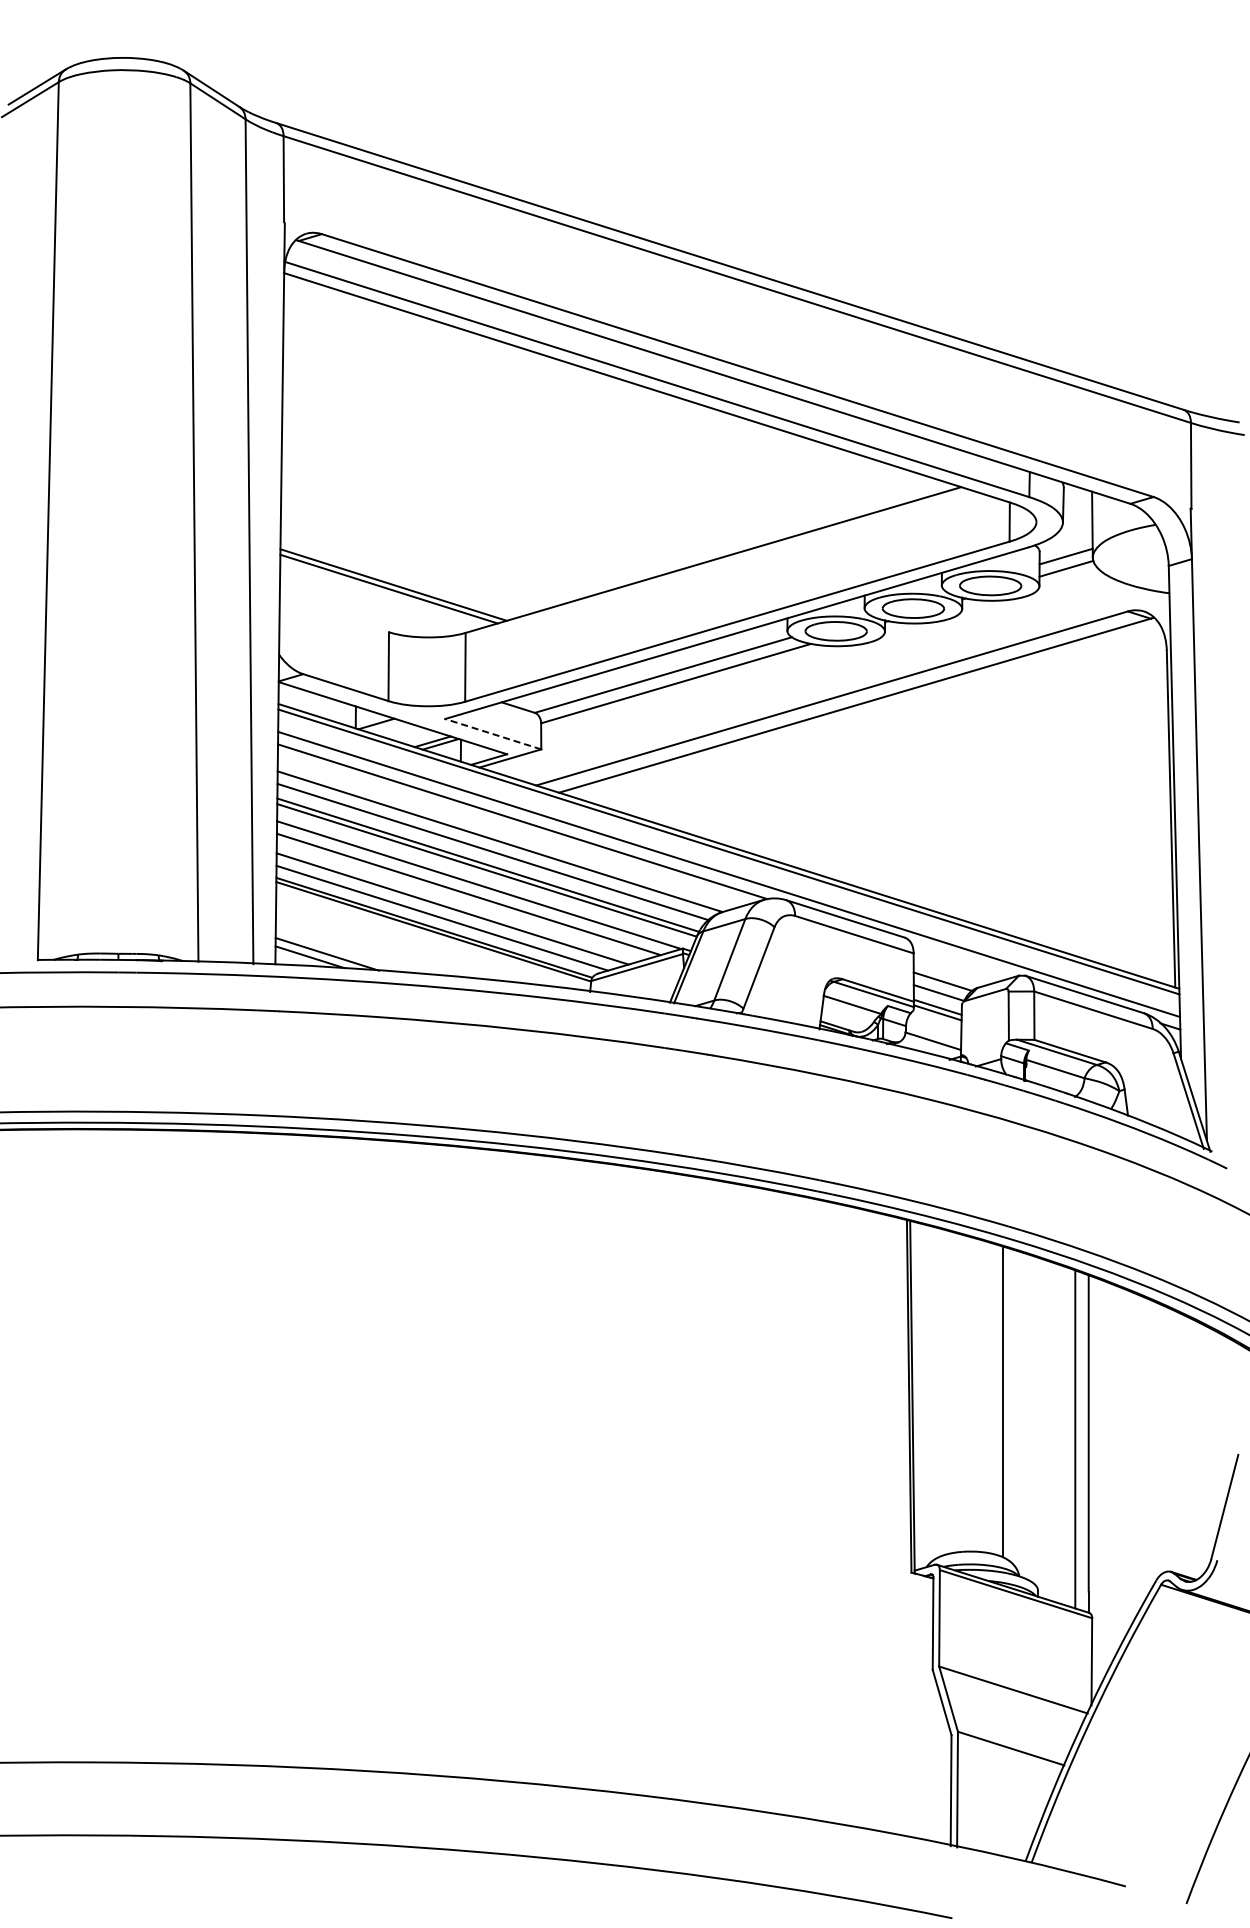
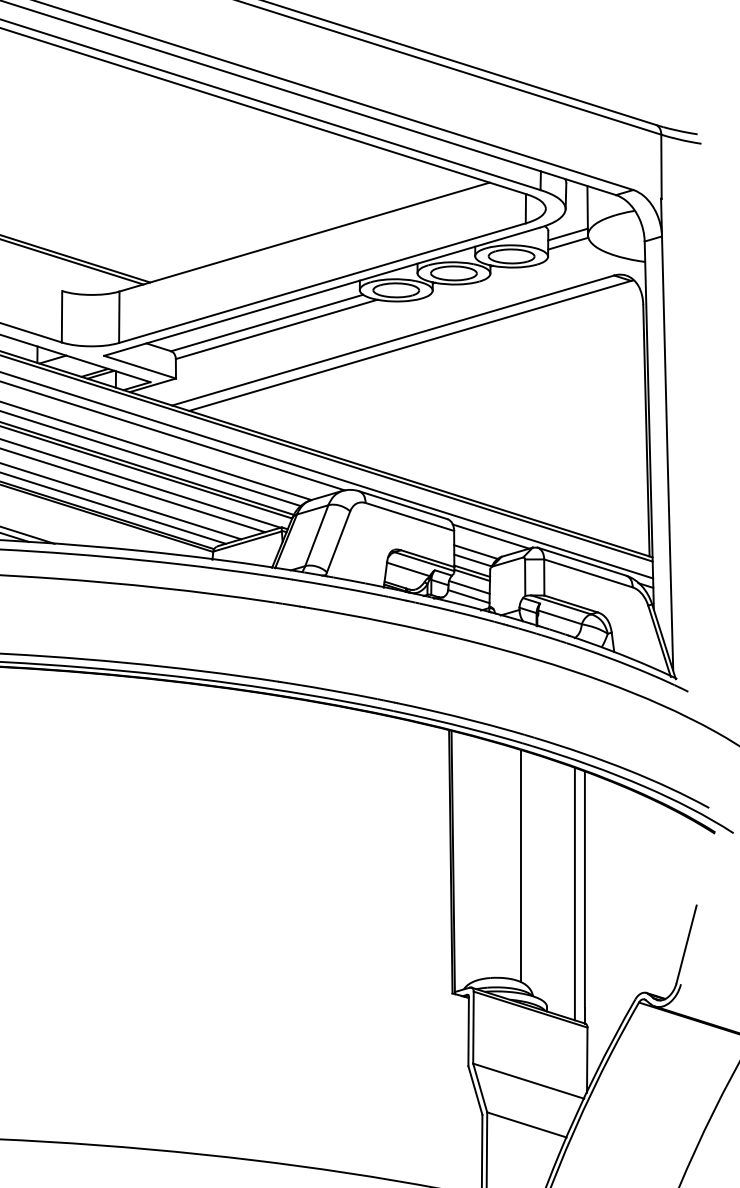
line: (492, 734) -> (139, 367), dashed -> solid
line: (962, 960) -> (490, 536), added
line: (934, 1028) -> (469, 587), added

